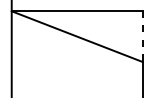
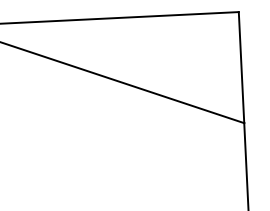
line: (142, 37) -> (241, 69), dashed -> solid

